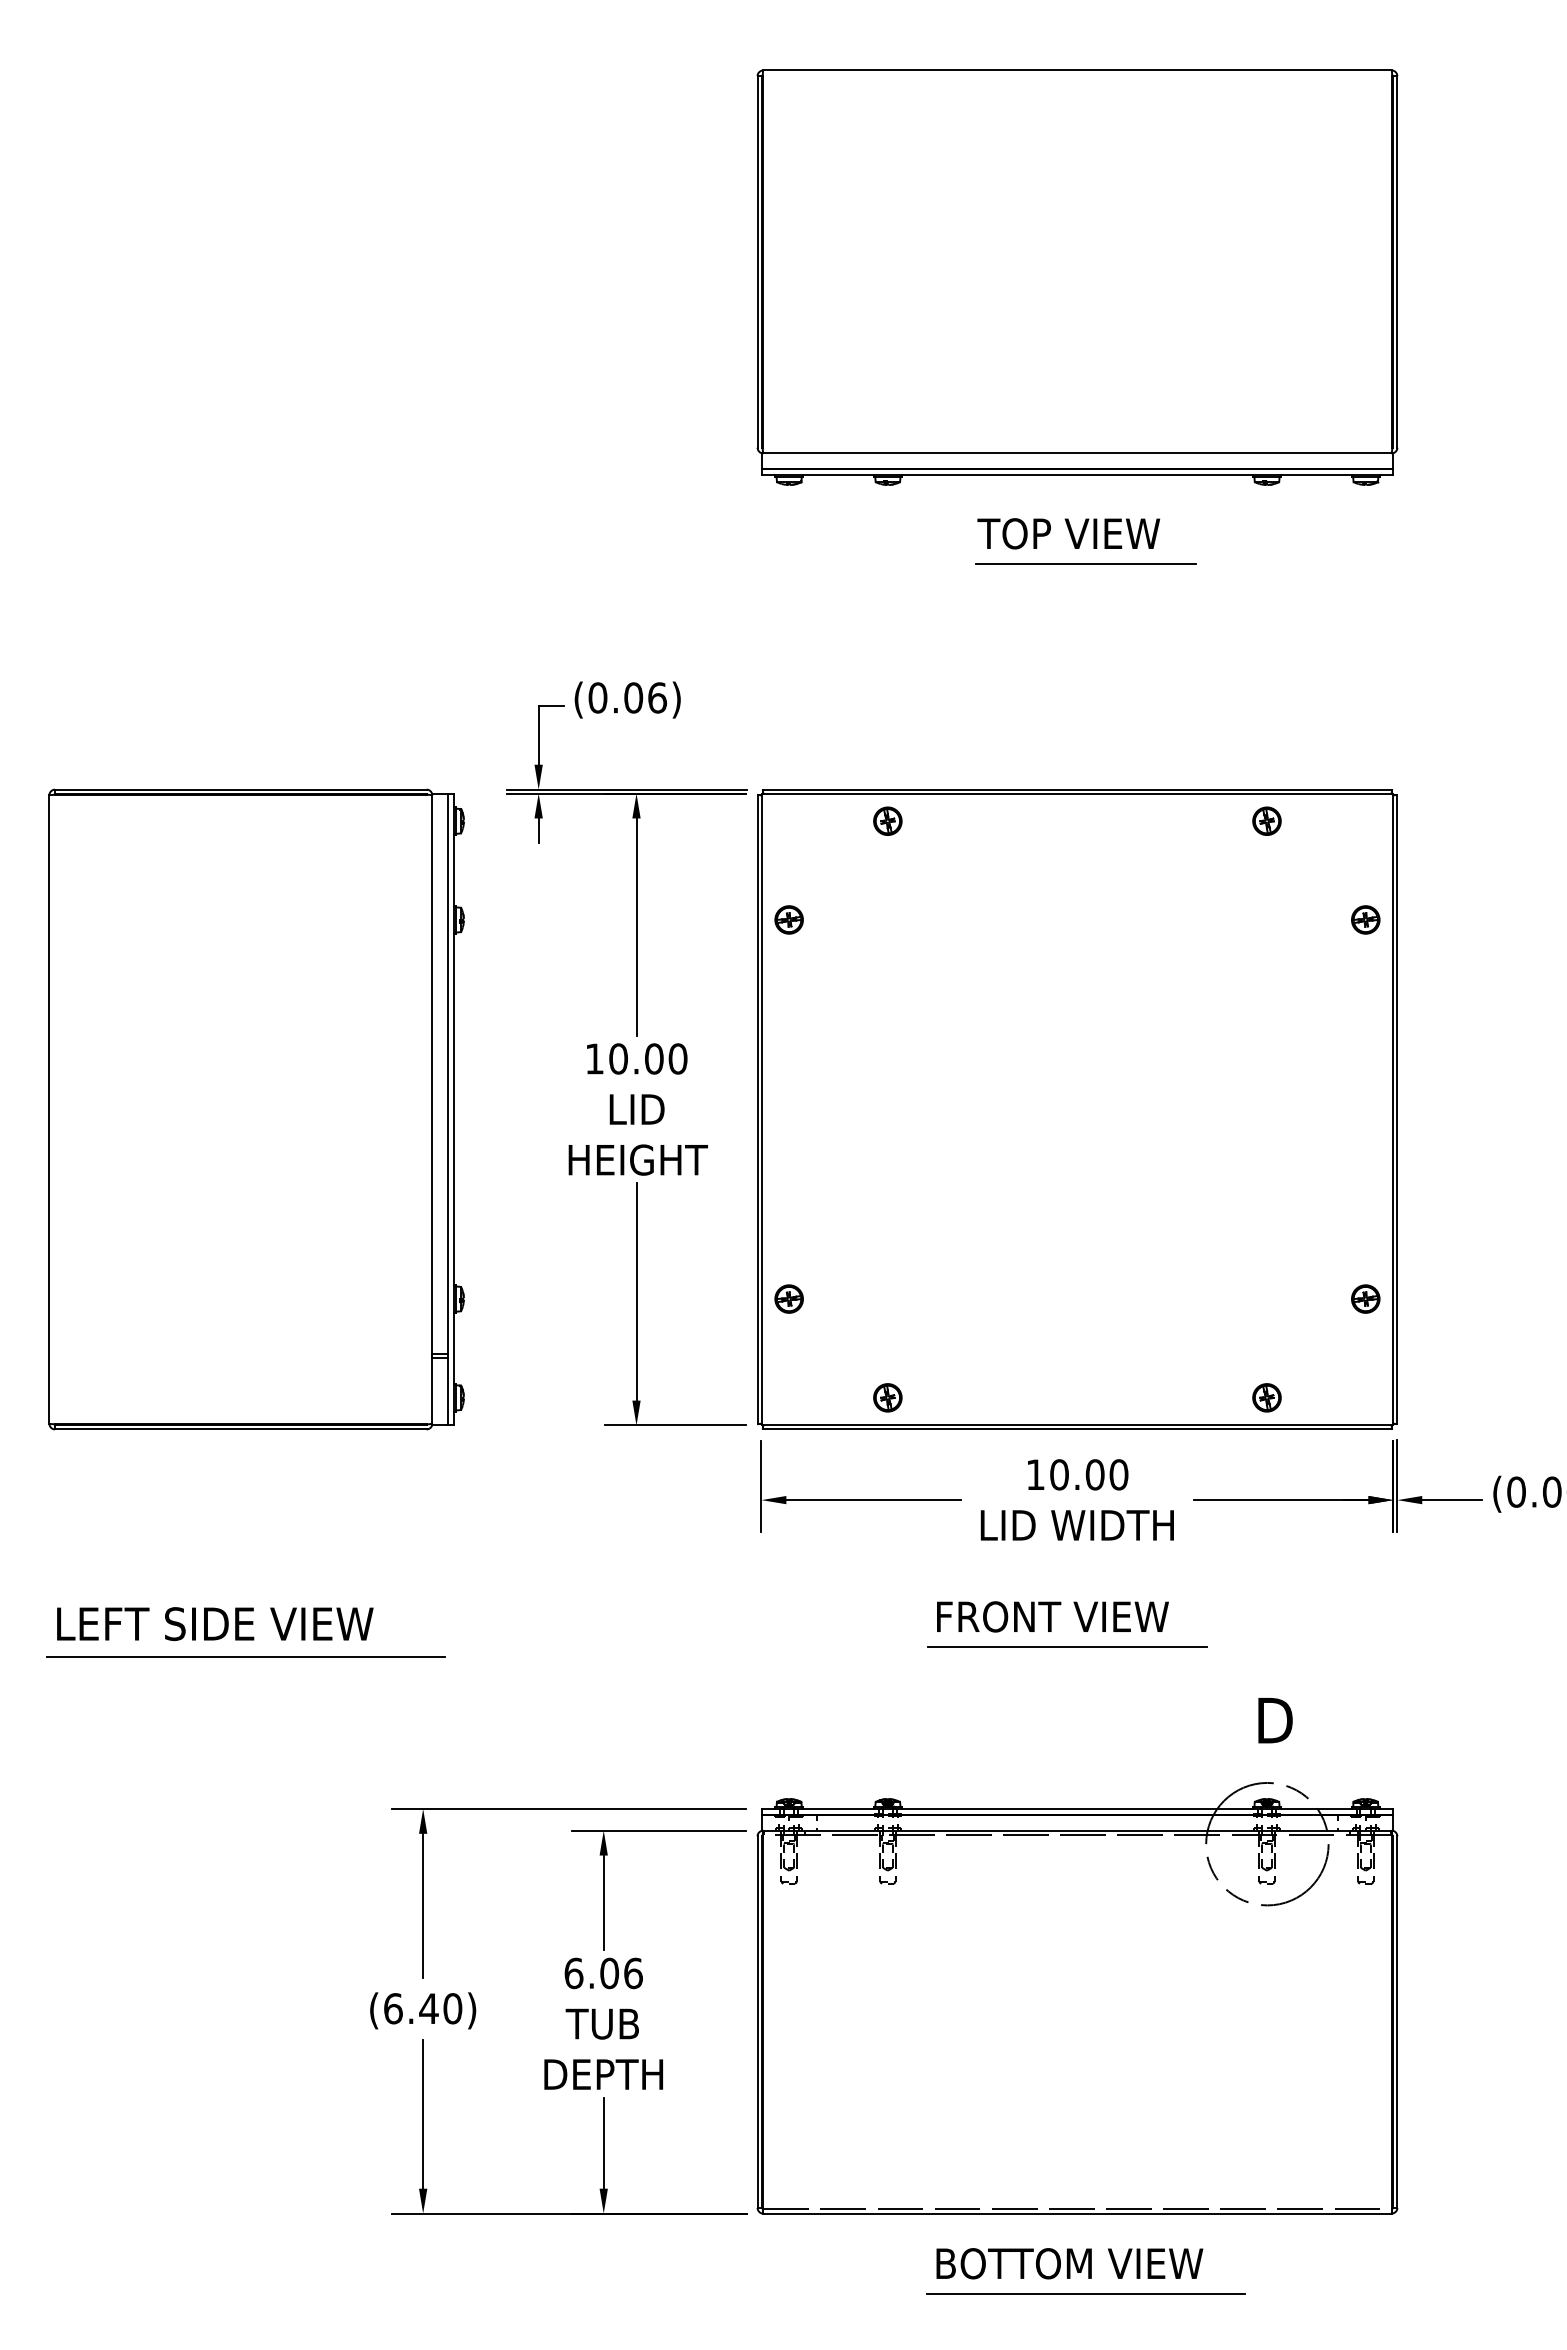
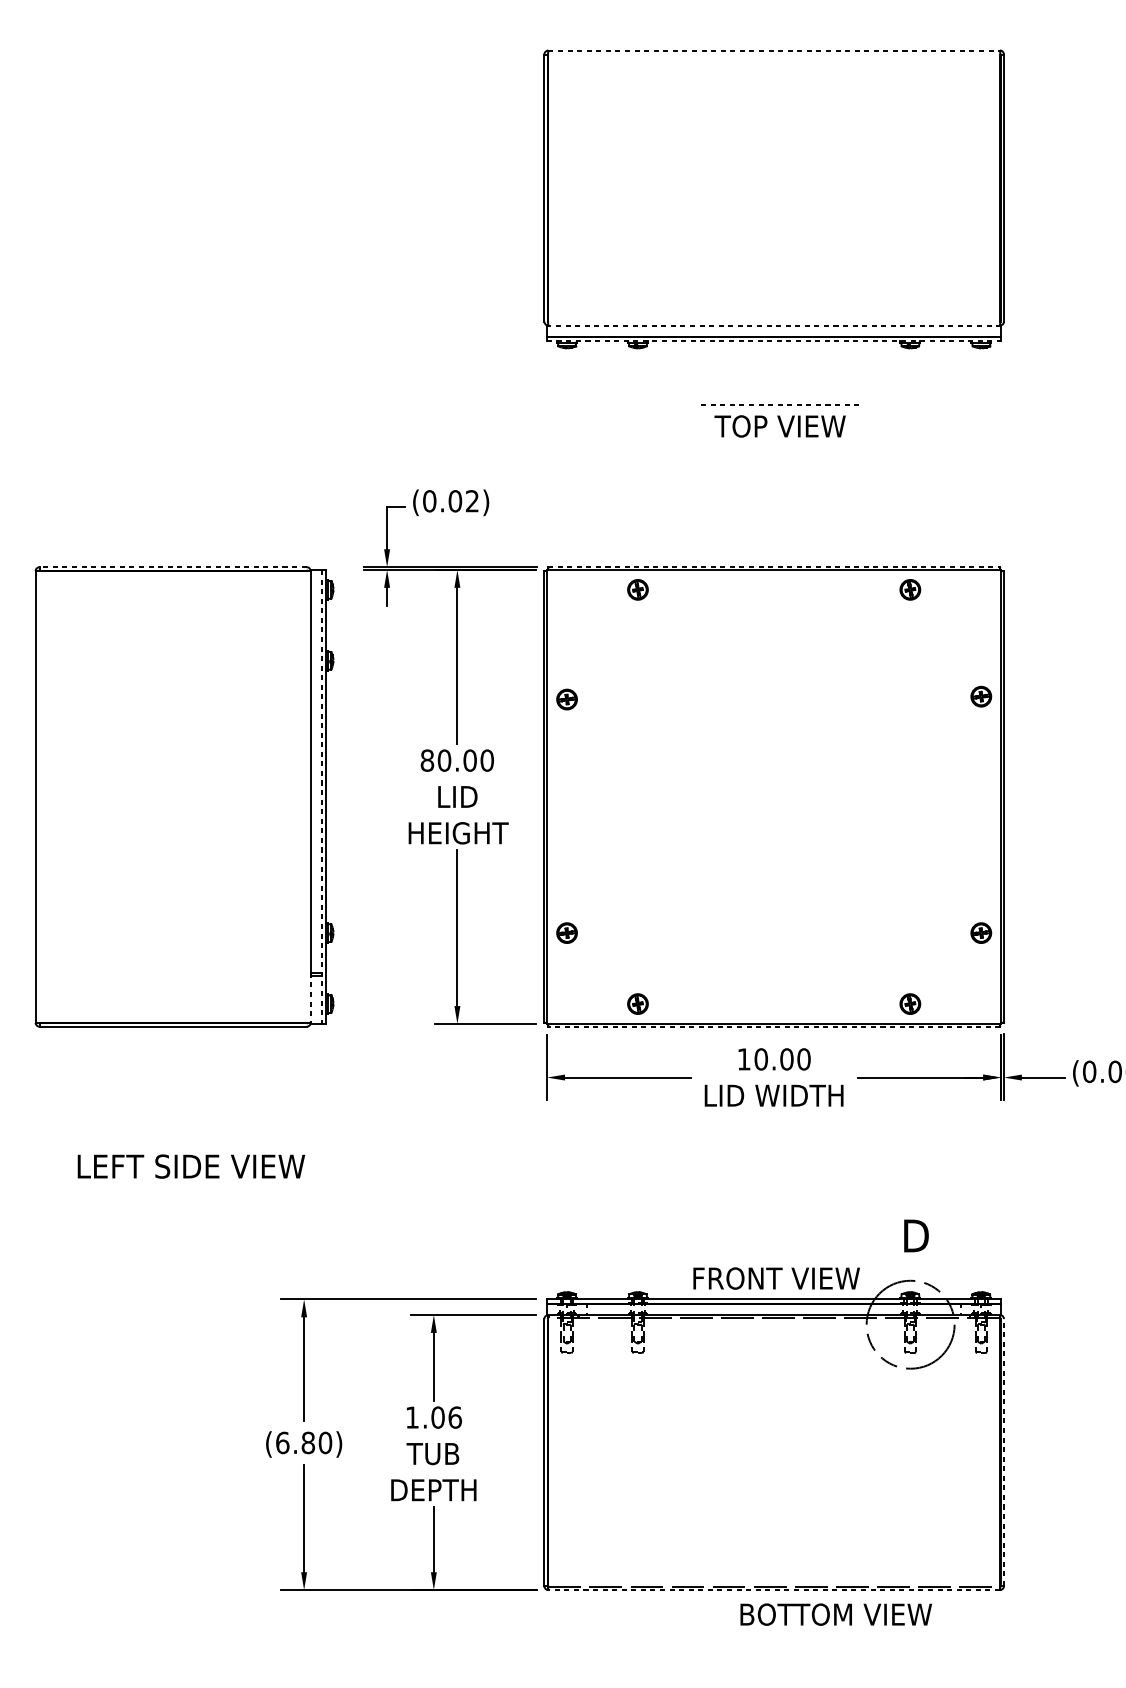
line: (1077, 70) -> (774, 50), solid -> dashed
line: (1077, 453) -> (774, 325), solid -> dashed
line: (1077, 475) -> (774, 341), solid -> dashed
text: (1068, 533) -> (779, 426), moved
line: (1086, 564) -> (780, 405), solid -> dashed
text: (657, 697) -> (472, 500), (0.06) -> (0.02)
line: (240, 789) -> (172, 567), solid -> dashed
line: (1077, 789) -> (774, 567), solid -> dashed
part: (788, 919) -> (566, 699), moved
part: (1365, 919) -> (981, 696), moved
text: (594, 1058) -> (427, 760), 10.00 -> 80.00
line: (448, 1109) -> (322, 796), solid -> dashed
line: (432, 1389) -> (310, 998), solid -> dashed
line: (1077, 1429) -> (774, 1026), solid -> dashed
text: (1052, 1616) -> (776, 1278), moved
text: (215, 1624) -> (191, 1166), moved
line: (1066, 1647) -> (766, 1183), removed
line: (245, 1656) -> (176, 1189), removed
text: (573, 1973) -> (412, 1417), 6.06 -> 1.06
text: (428, 2008) -> (307, 1442), (6.40) -> (6.80)
line: (1397, 2022) -> (1004, 1452), solid -> dashed
line: (1076, 2213) -> (773, 1590), solid -> dashed
text: (1069, 2263) -> (835, 1614), moved
line: (1085, 2293) -> (779, 1647), removed

